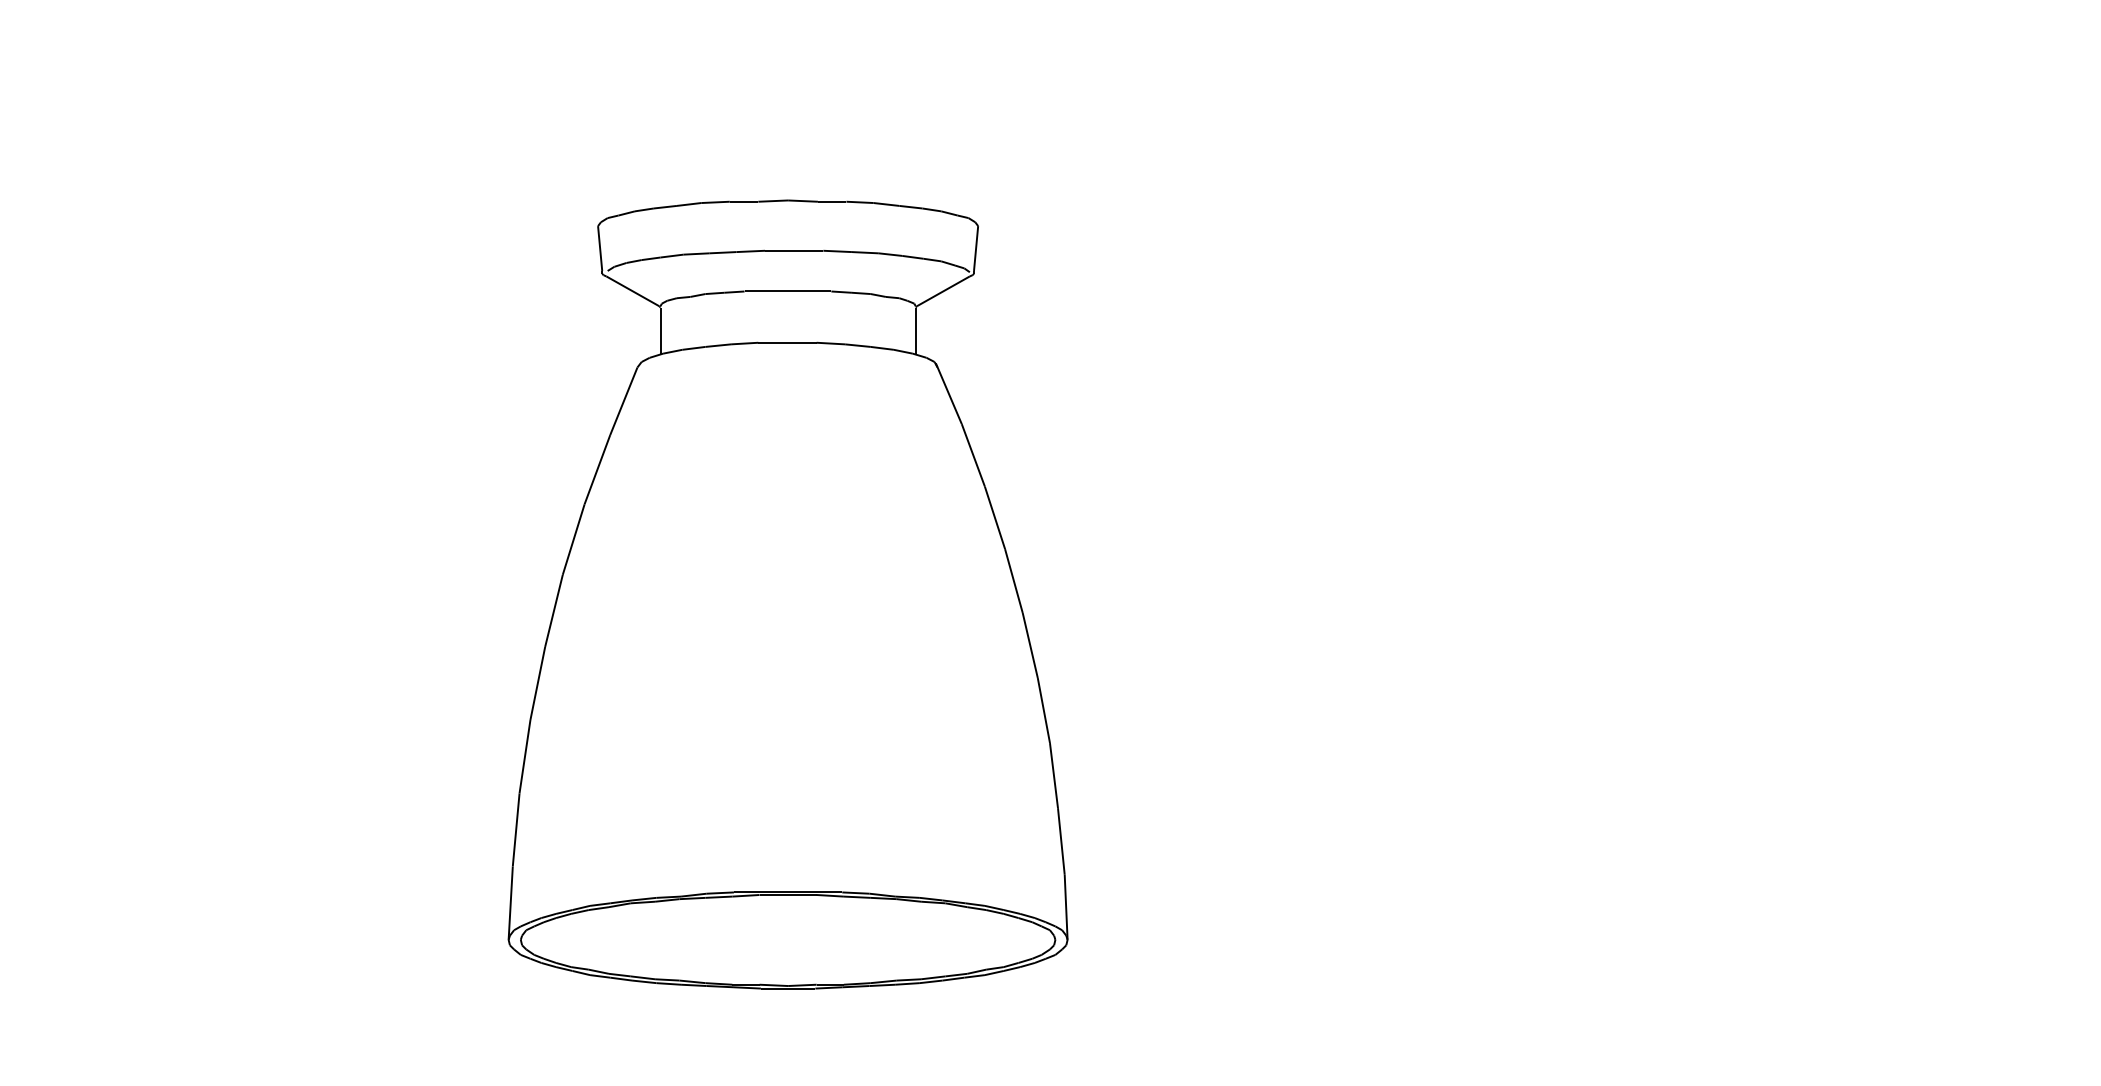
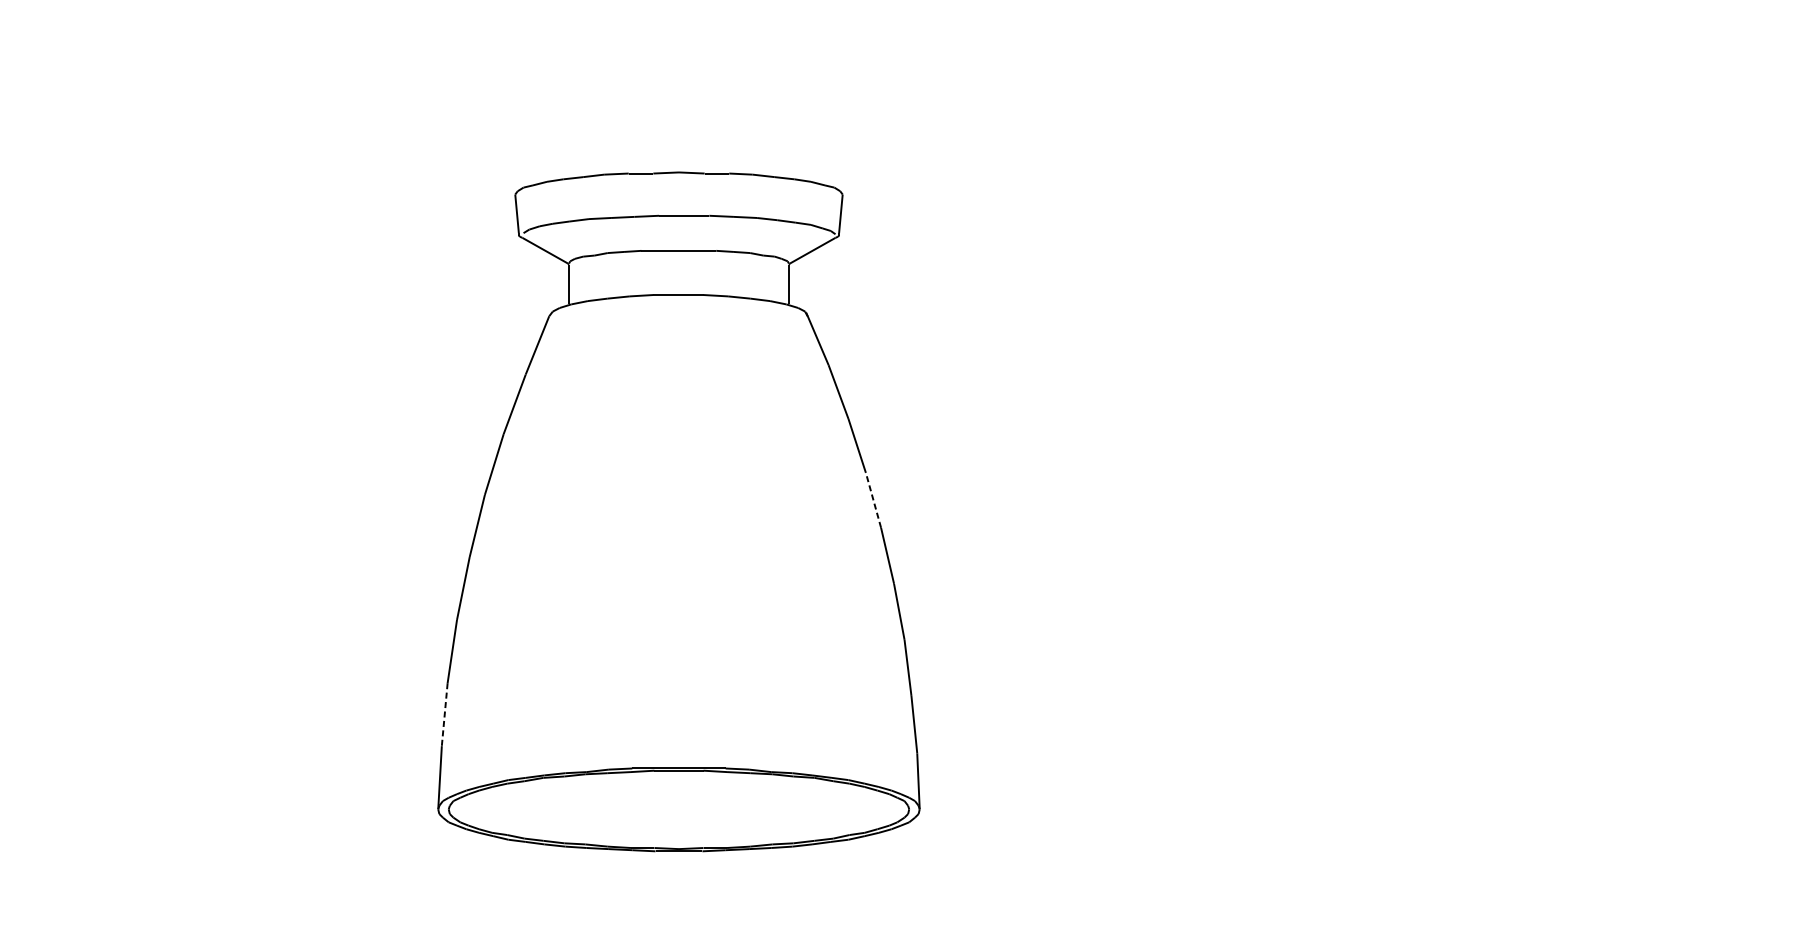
line: (1013, 580) -> (873, 499), solid -> dashed
line: (516, 829) -> (445, 714), solid -> dashed

